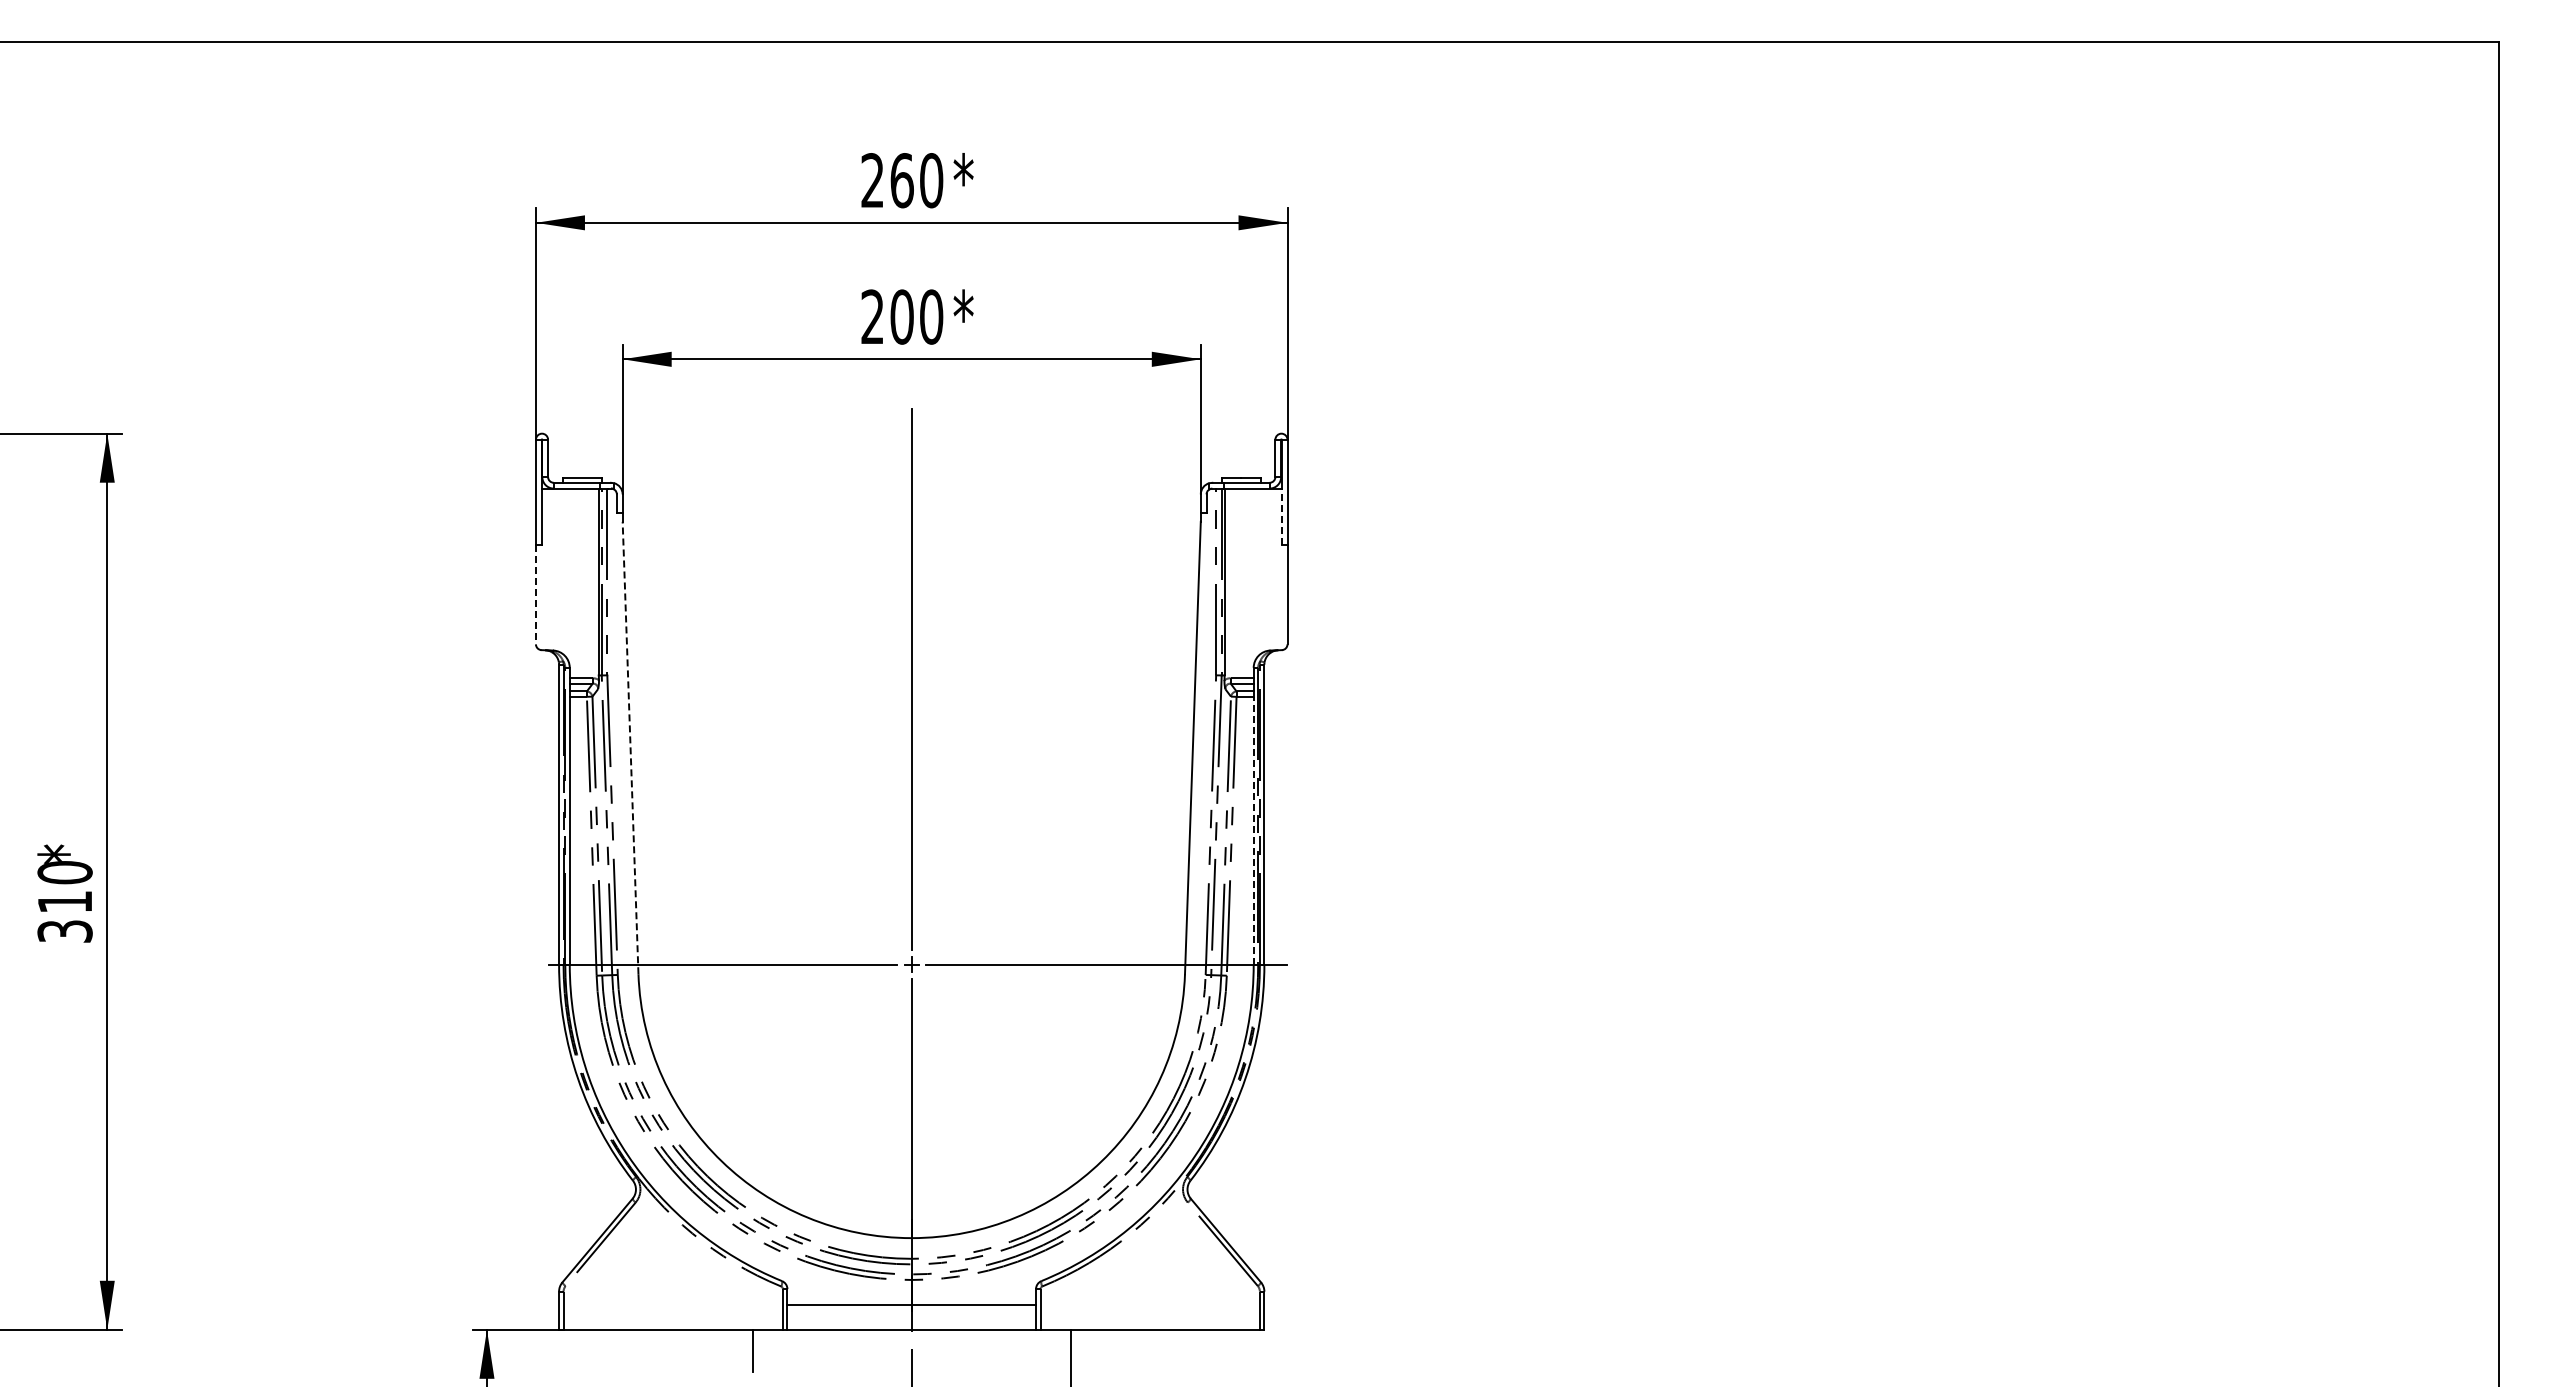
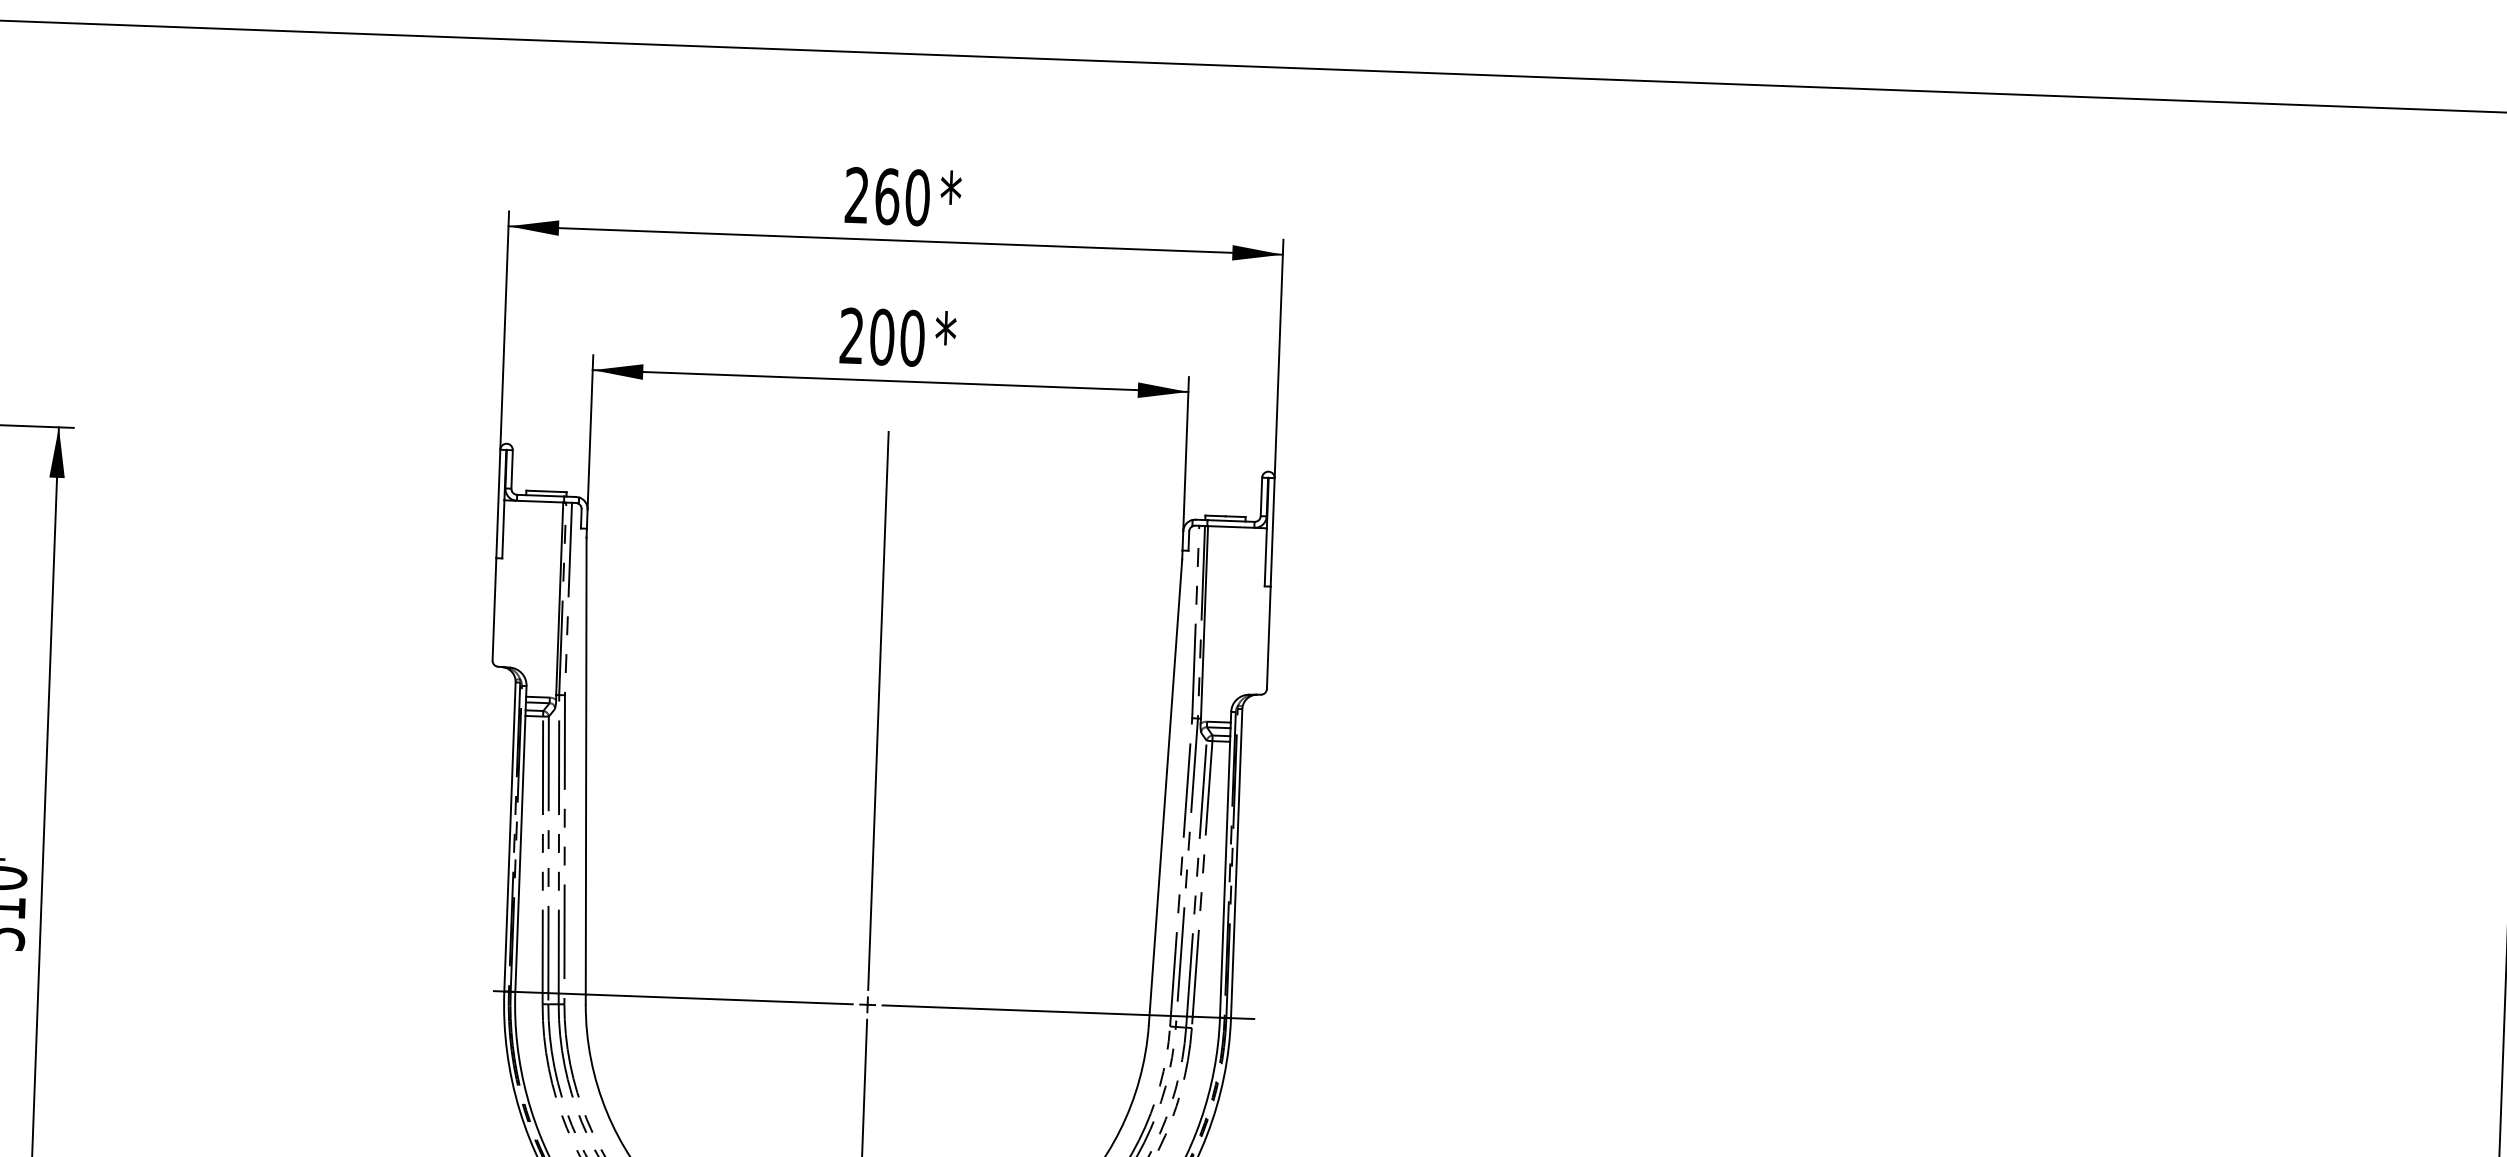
line: (1281, 516) -> (1265, 557), dashed -> solid
line: (535, 594) -> (494, 609), dashed -> solid
line: (630, 747) -> (586, 770), dashed -> solid
line: (1253, 830) -> (1224, 879), dashed -> solid

